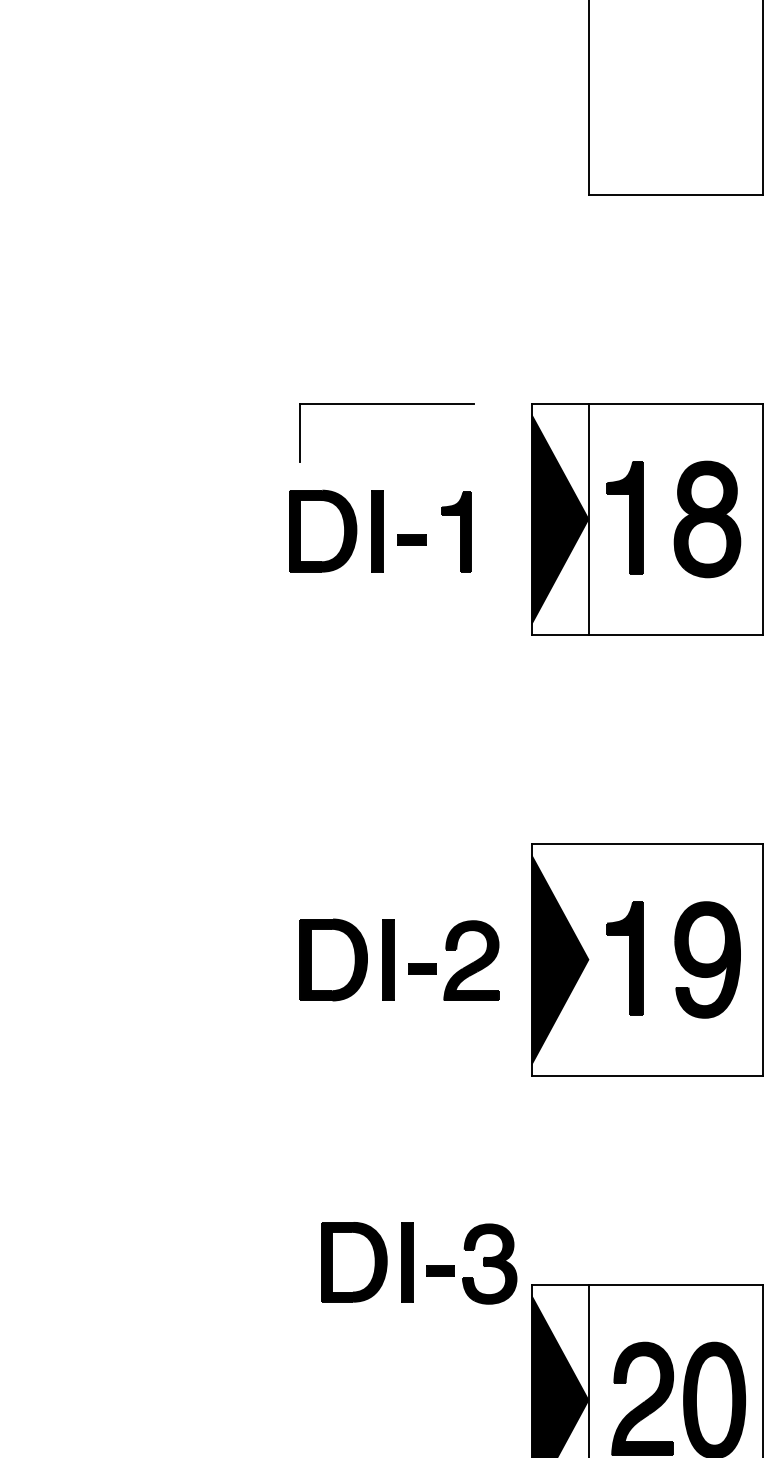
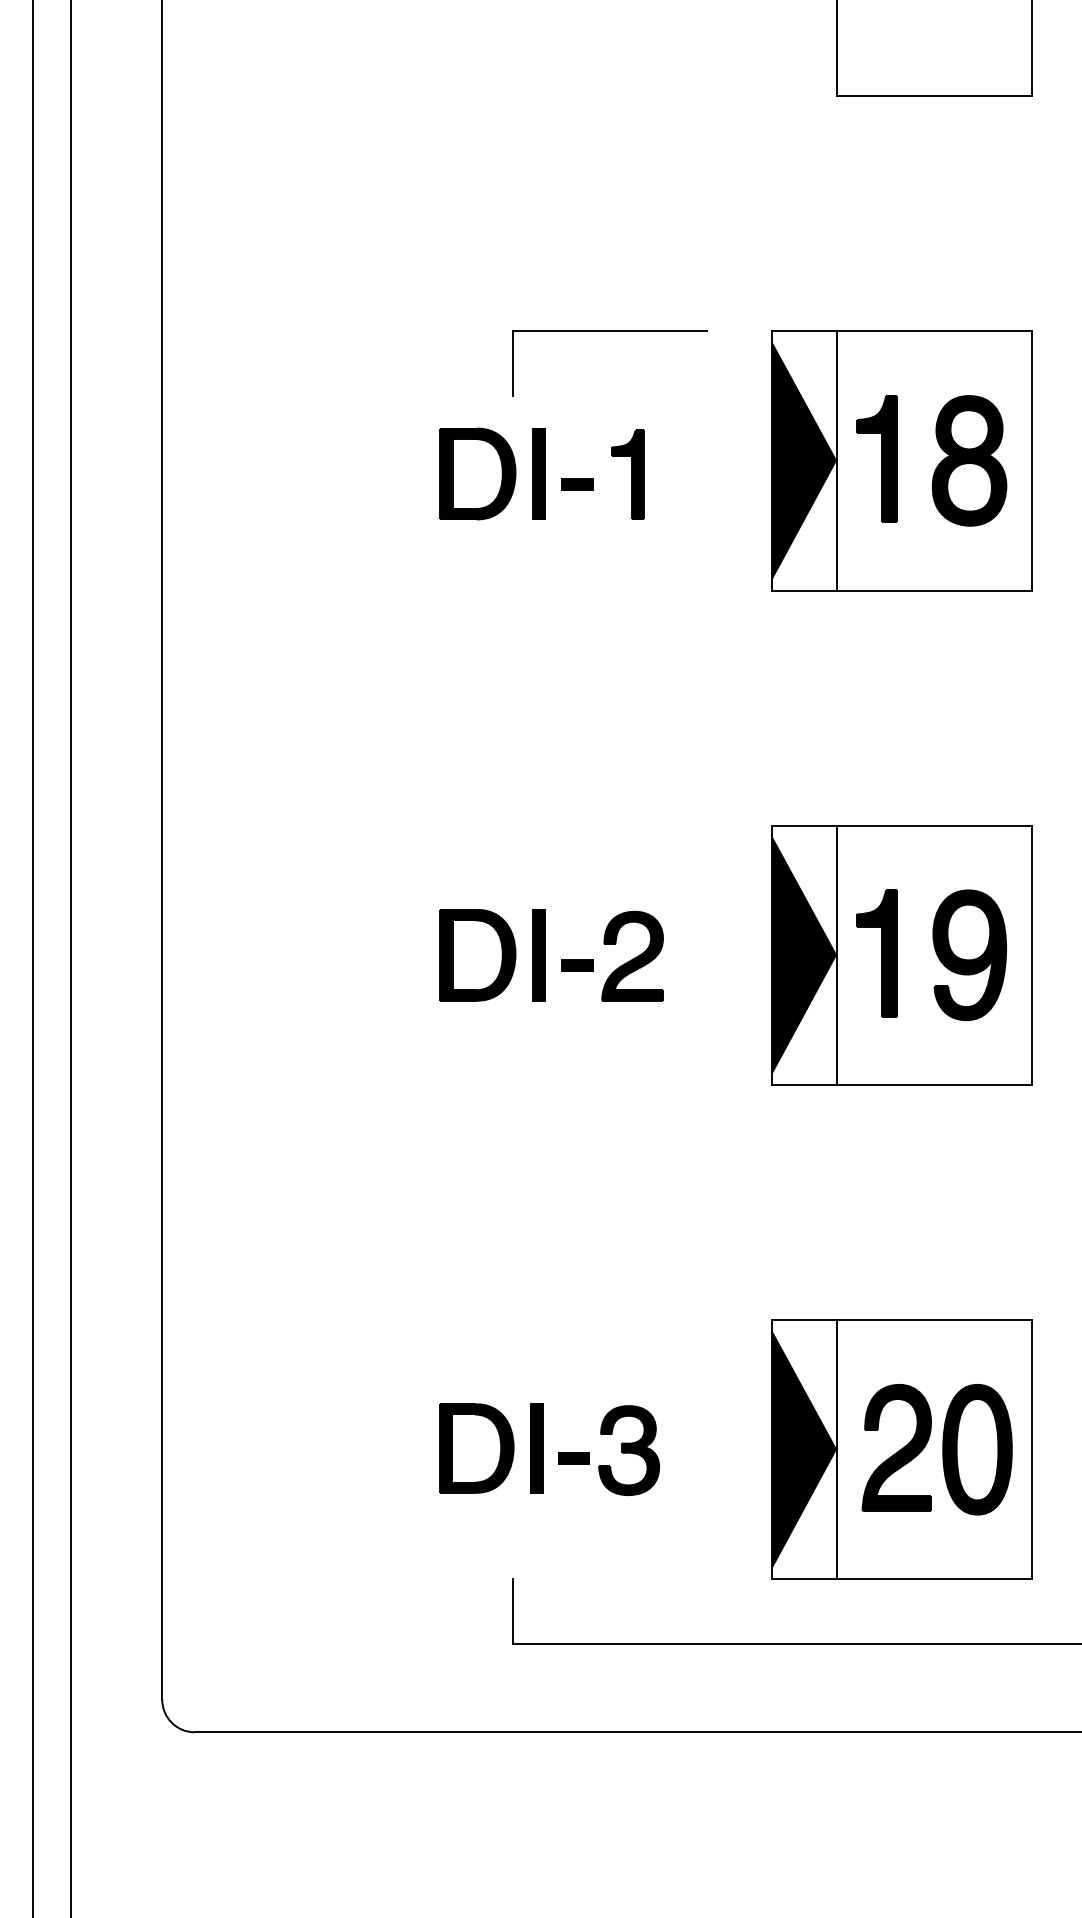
part: (379, 530) -> (541, 473), moved
part: (399, 960) -> (551, 955), moved
line: (589, 960) -> (837, 955), added
part: (418, 1263) -> (549, 1449), moved

